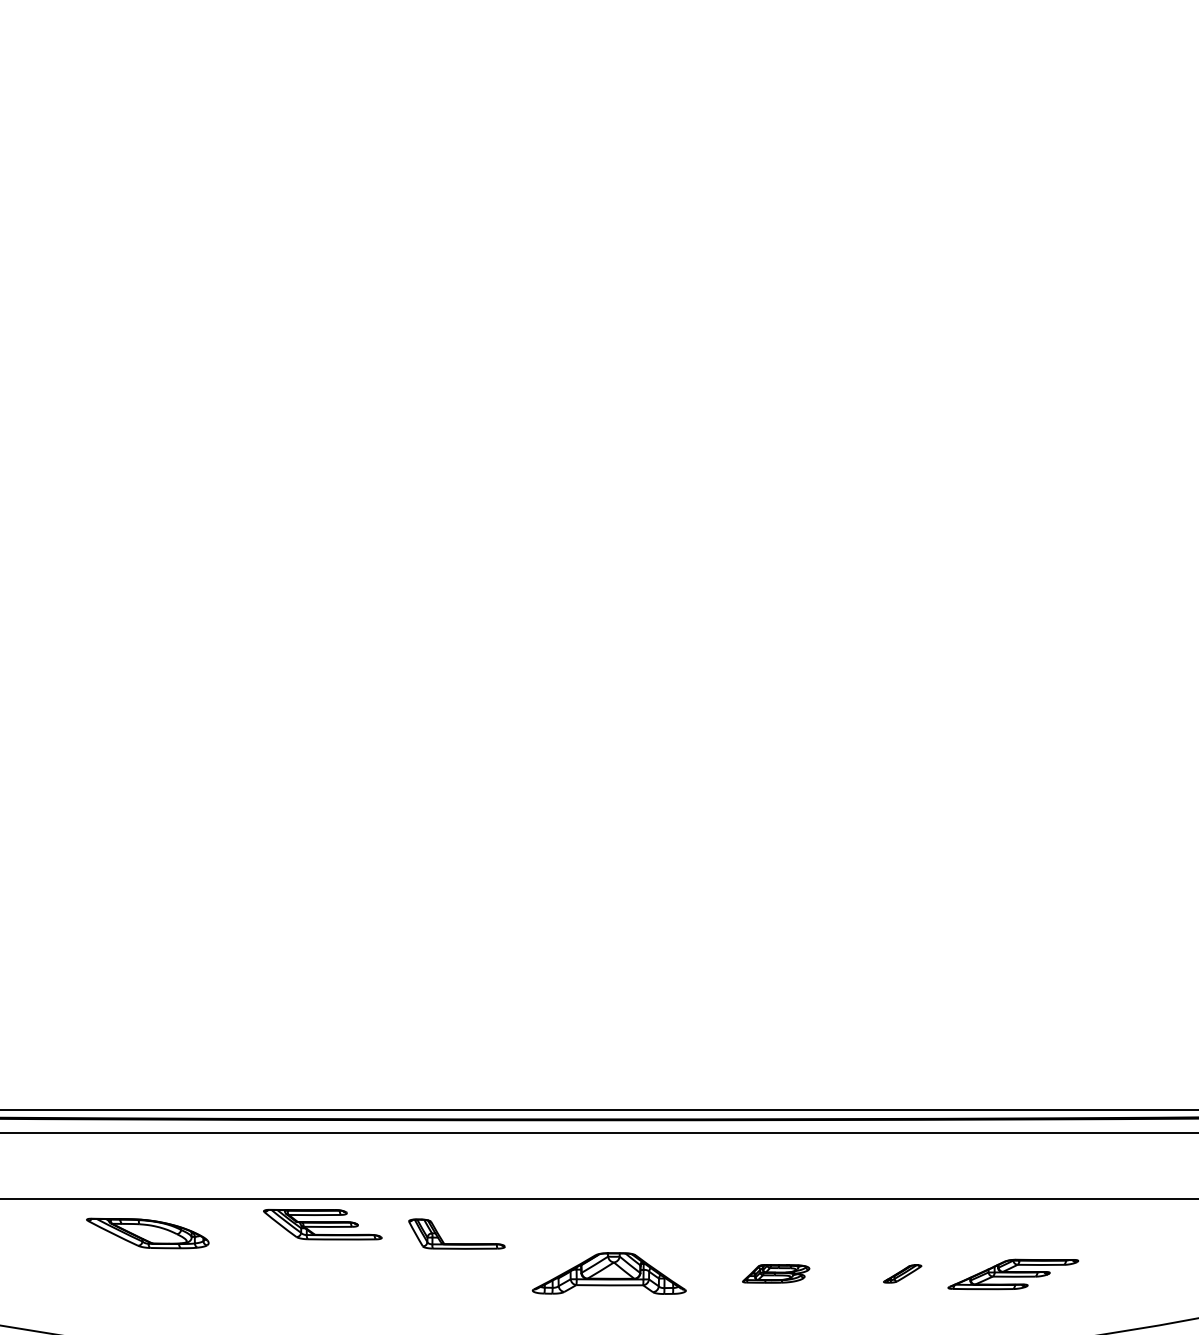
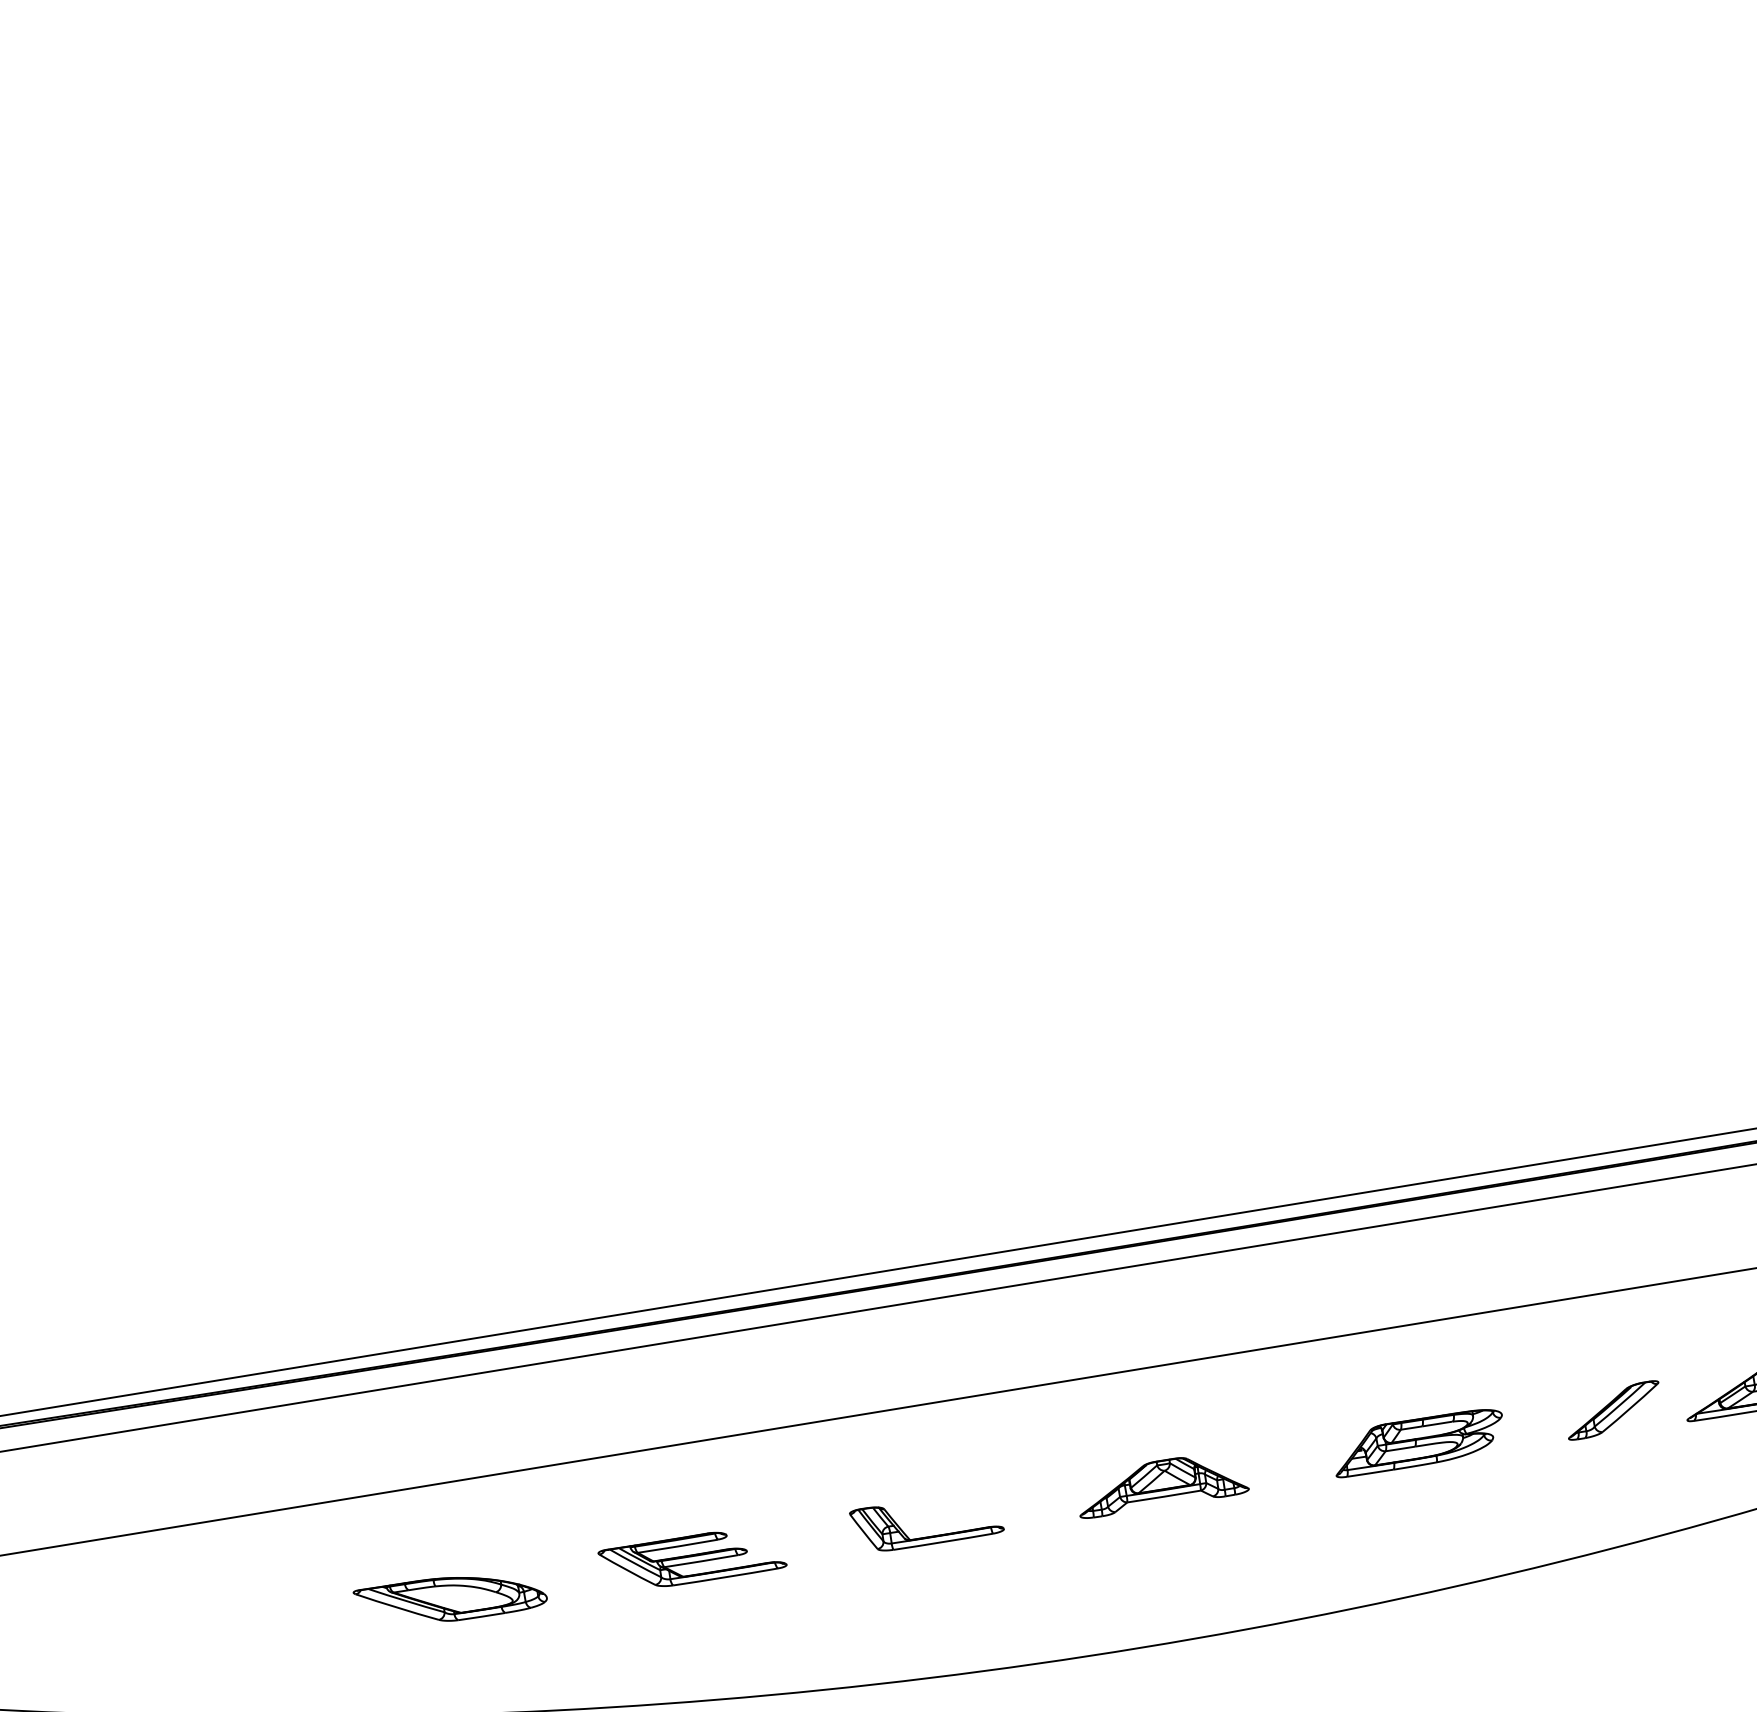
part: (322, 1224) -> (692, 1559), moved
part: (147, 1233) -> (450, 1598), moved
part: (456, 1243) -> (928, 1536), moved
part: (608, 1273) -> (1160, 1483), size x0.71
part: (775, 1273) -> (1417, 1441), size x1.67
part: (902, 1273) -> (1613, 1409), size x1.67

